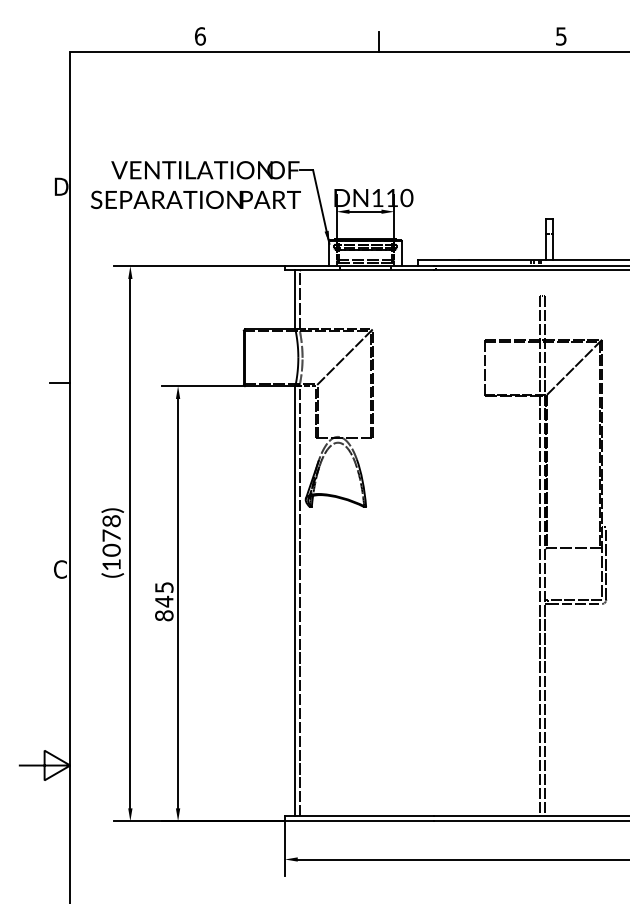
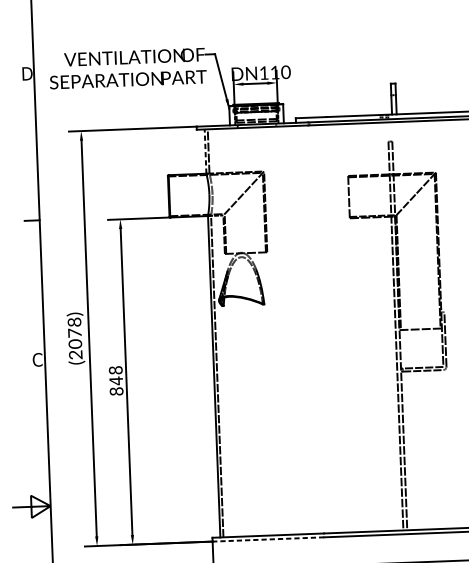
line: (295, 299) -> (205, 151), solid -> dashed
text: (111, 564) -> (75, 354), (1078) -> (2078)
text: (164, 587) -> (115, 370), 845 -> 848
line: (359, 821) -> (268, 539), solid -> dashed

